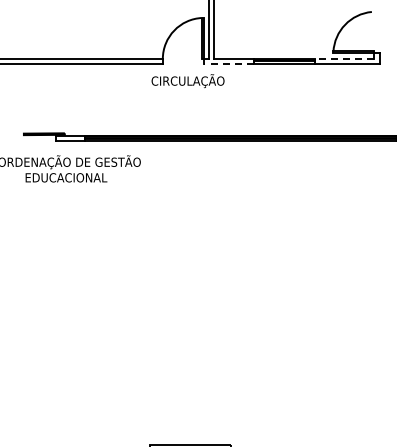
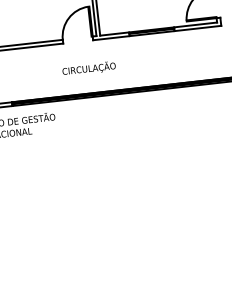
line: (344, 58) -> (195, 24), dashed -> solid
line: (228, 64) -> (111, 38), dashed -> solid
text: (187, 81) -> (88, 69), moved

